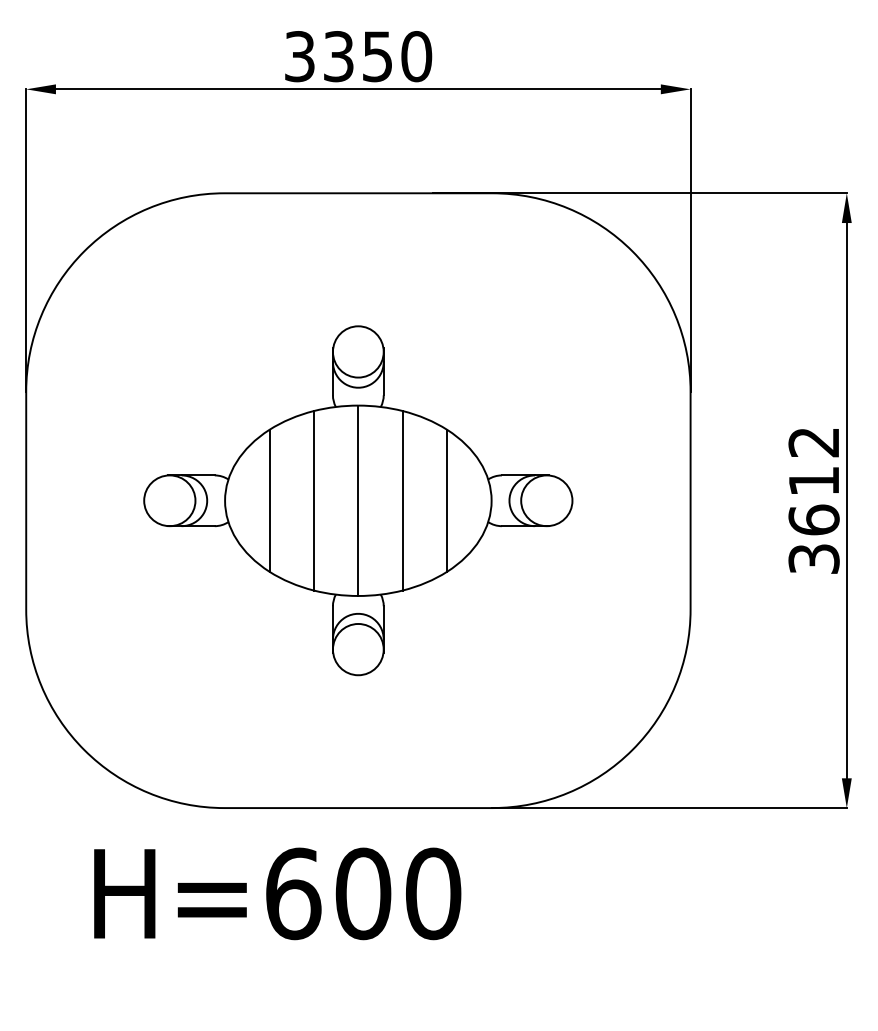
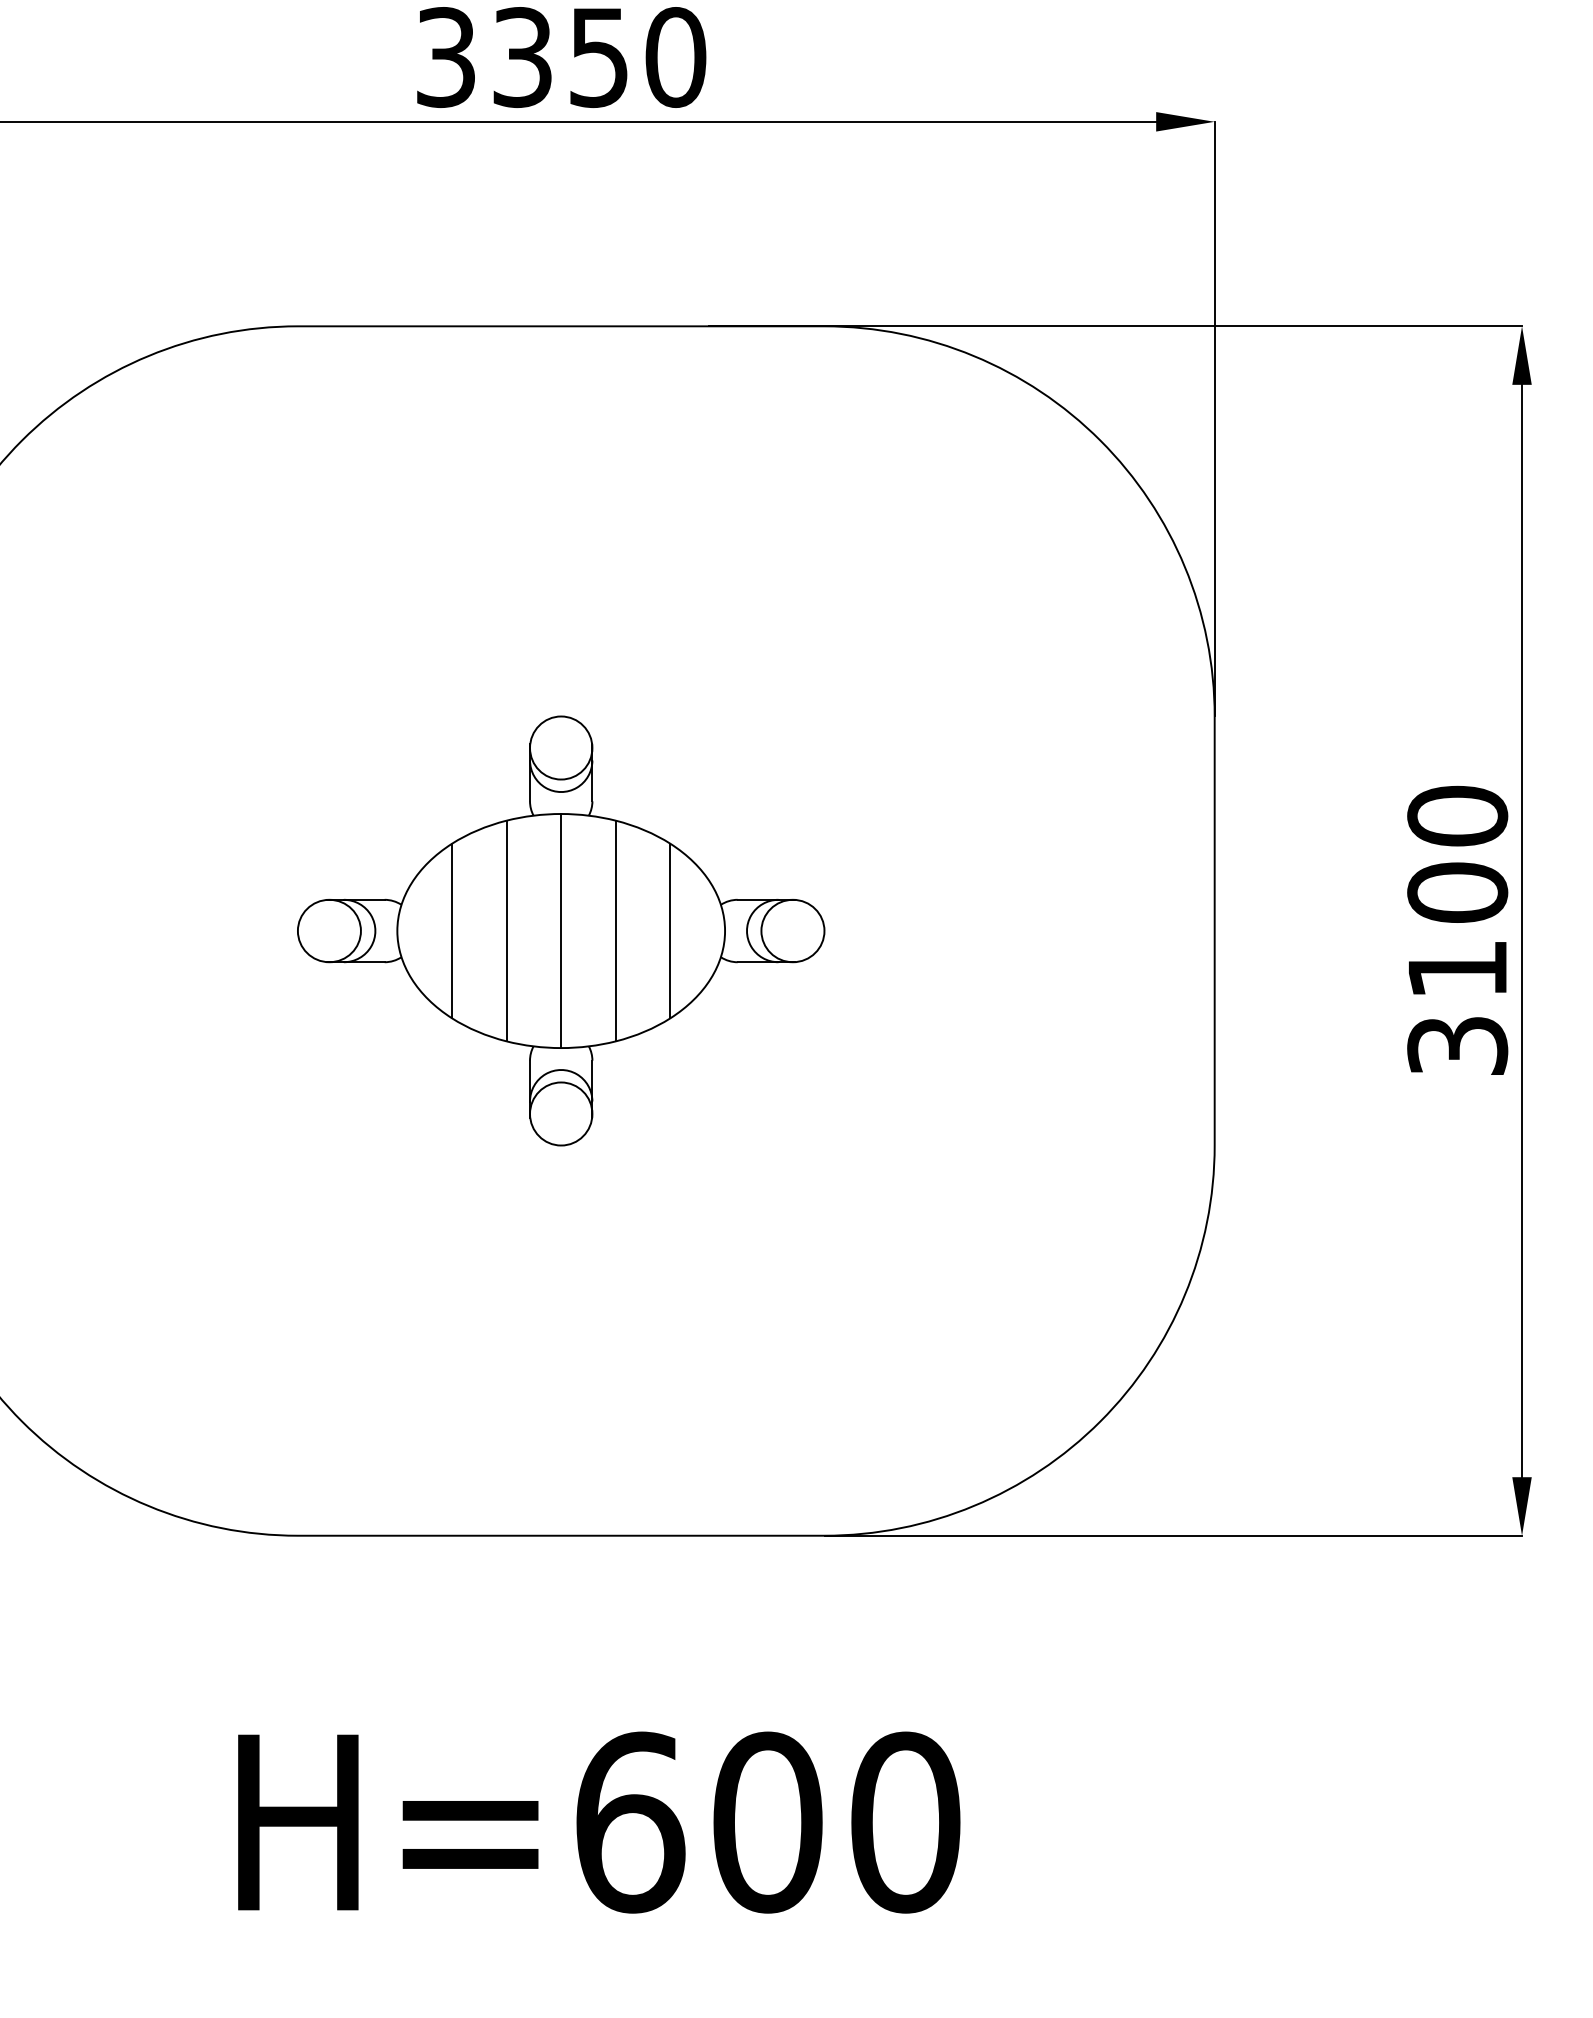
text: (813, 480) -> (1456, 891), 3612 -> 3100
part: (358, 500) -> (561, 930), size x0.62
text: (277, 893) -> (598, 1821), moved

